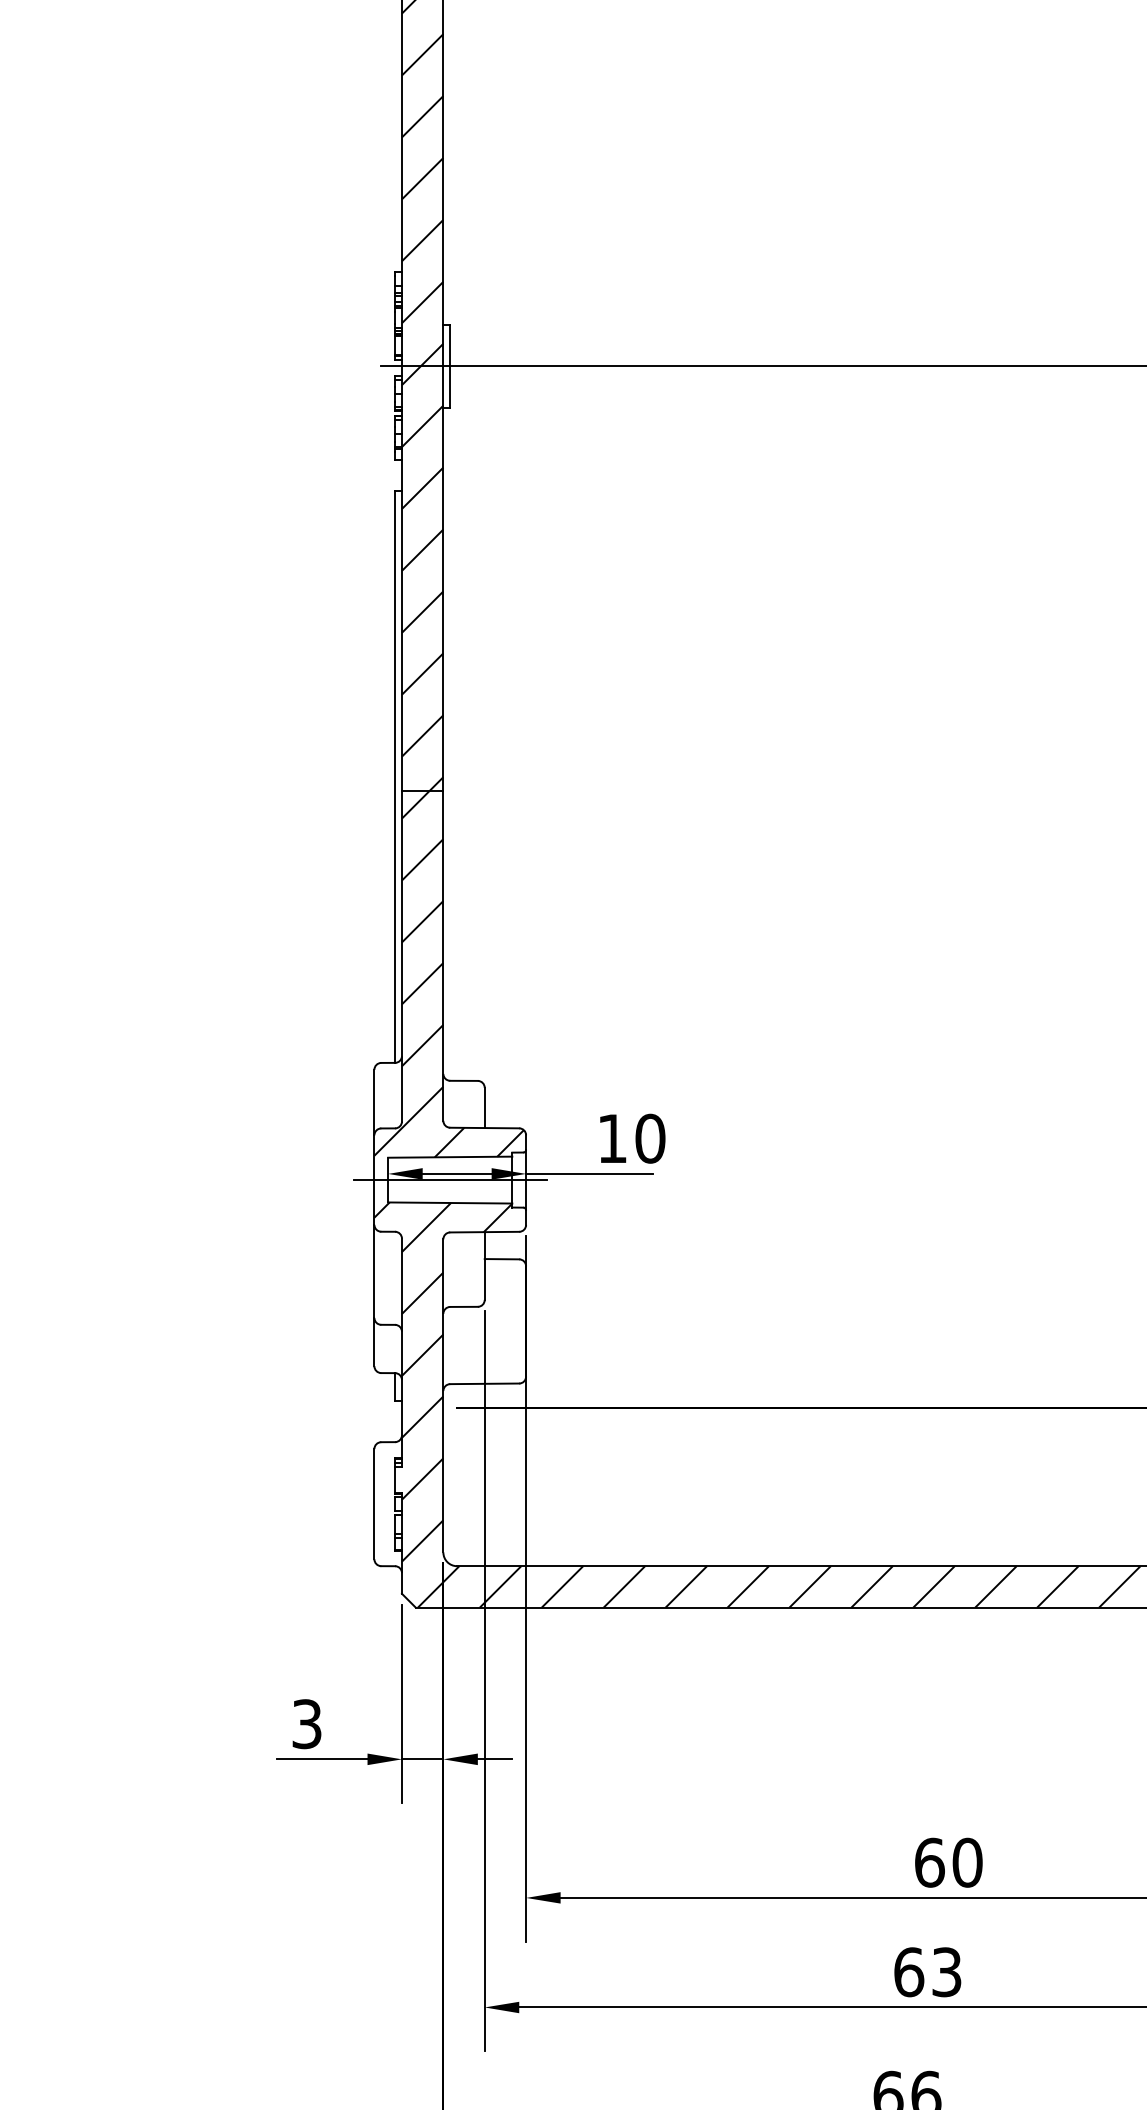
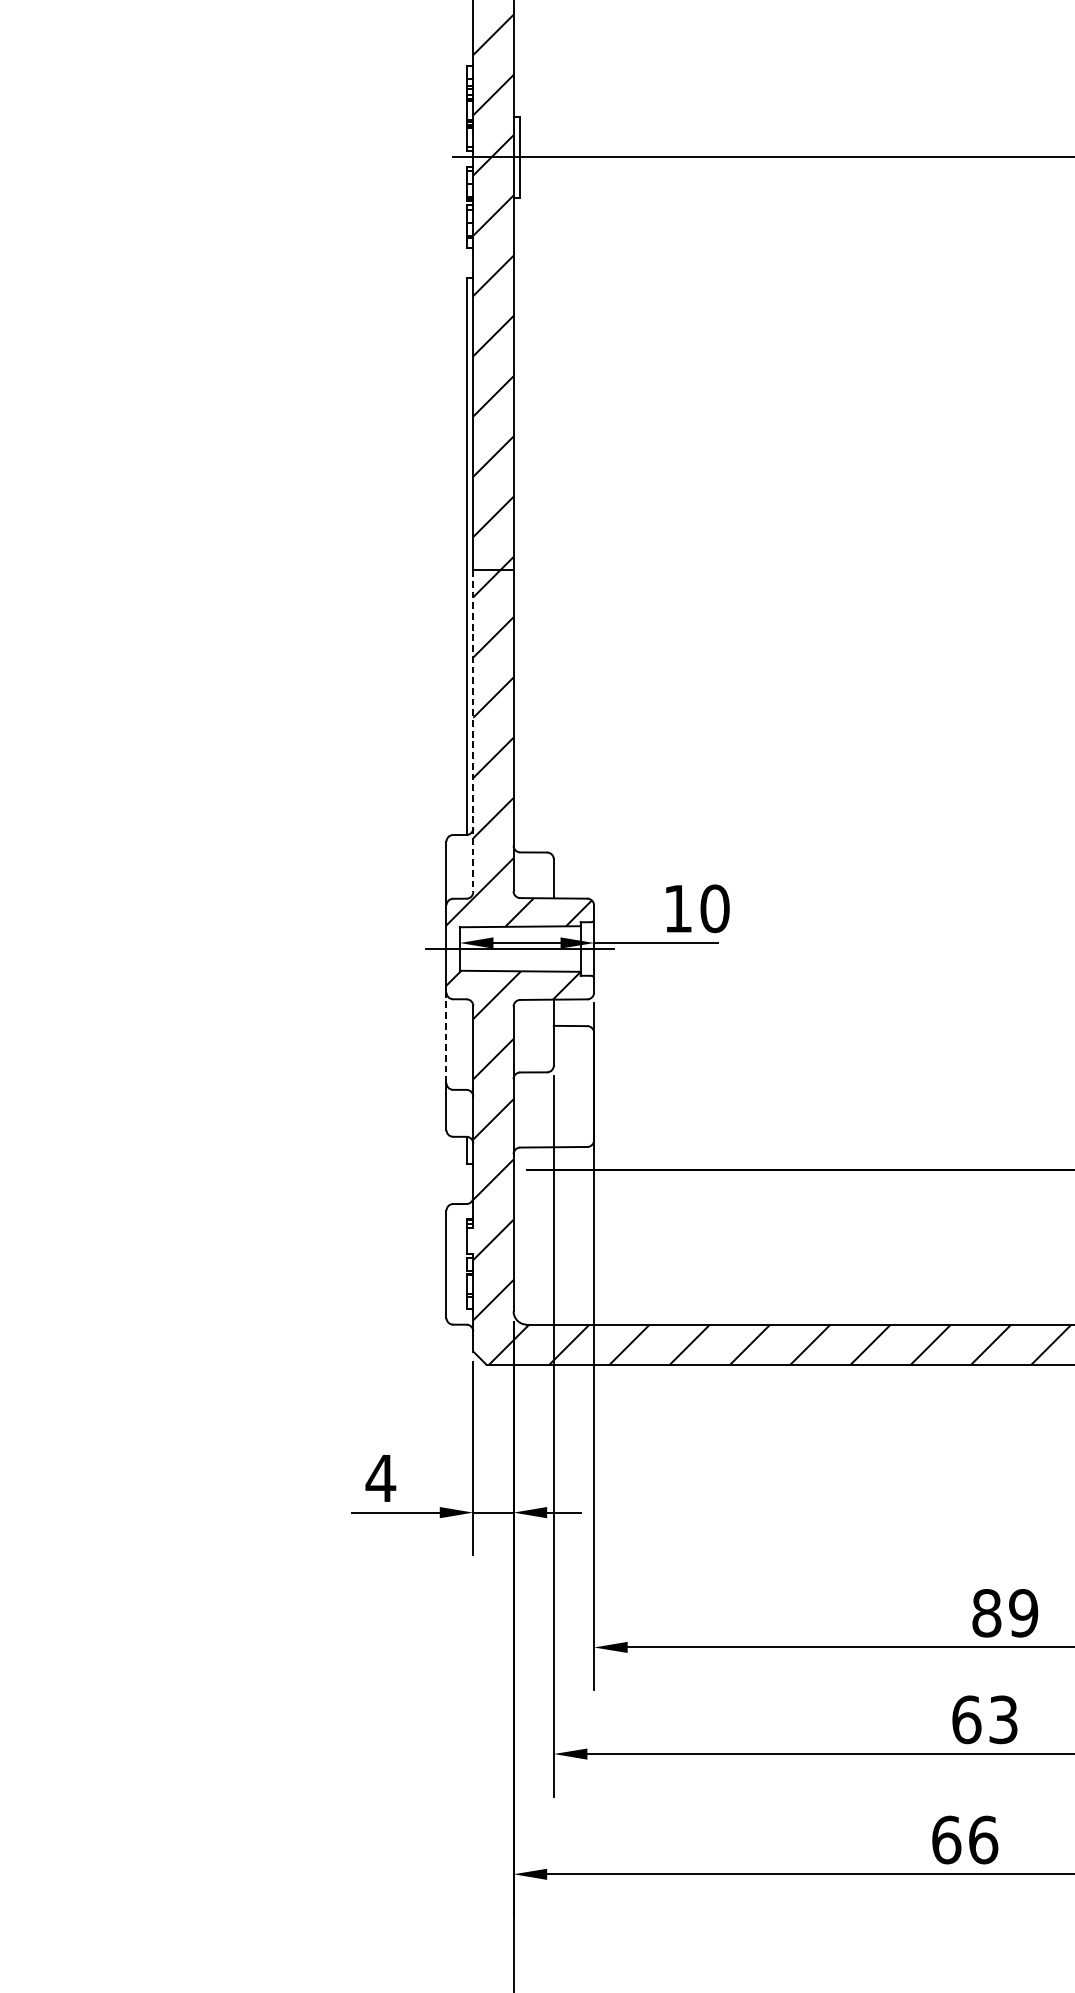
line: (401, 956) -> (472, 731), solid -> dashed
line: (374, 1271) -> (446, 1037), solid -> dashed
text: (306, 1724) -> (380, 1478), 3 -> 4
text: (948, 1862) -> (1005, 1613), 60 -> 89

